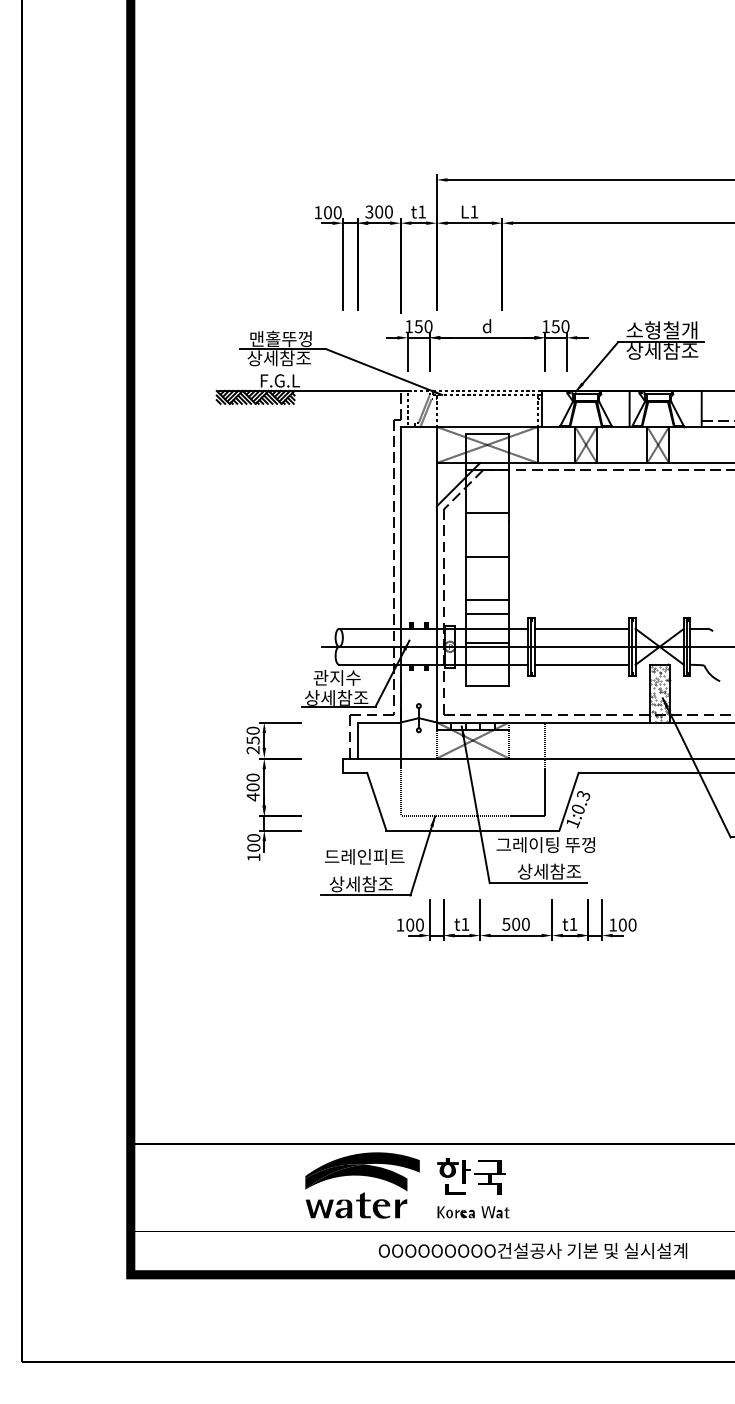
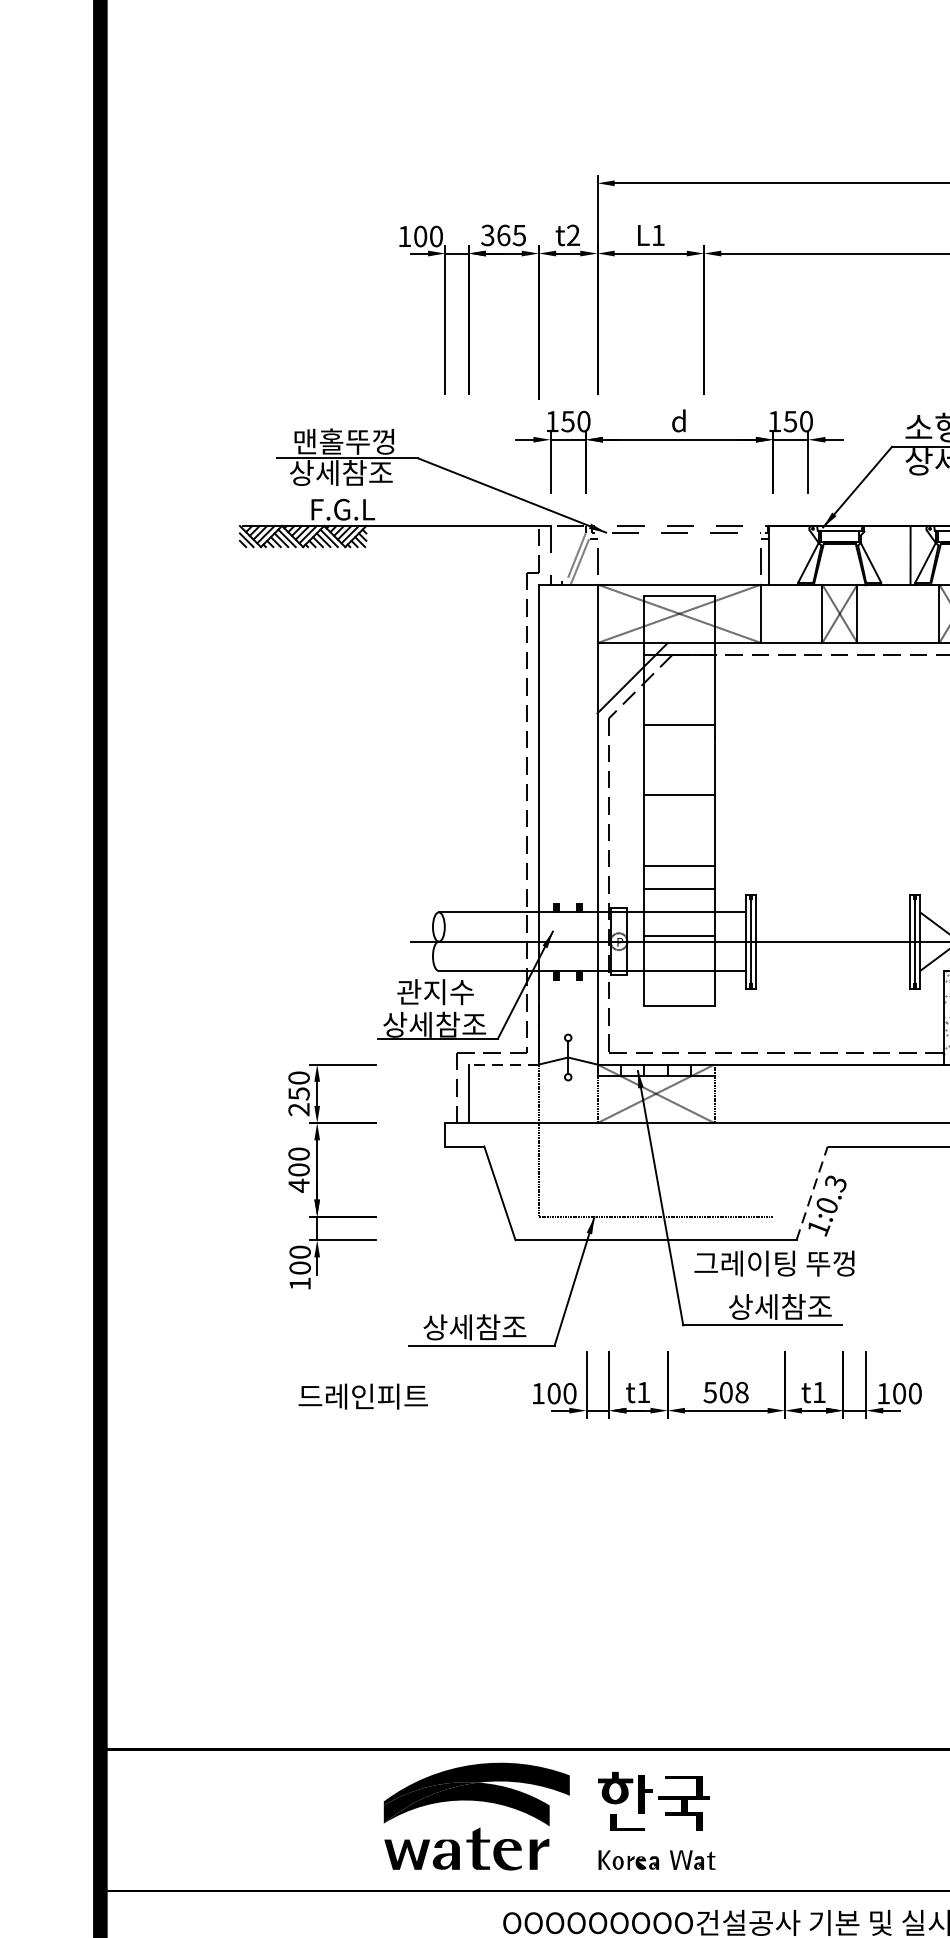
text: (383, 211) -> (510, 234), 300 -> 365
text: (422, 211) -> (574, 234), t1 -> t2
line: (581, 628) -> (832, 911), removed
line: (581, 664) -> (832, 970), removed
line: (379, 722) -> (504, 1064), solid -> dashed
line: (545, 769) -> (773, 1140), removed
line: (569, 801) -> (812, 1192), solid -> dashed
text: (364, 856) -> (362, 1395), moved
text: (525, 924) -> (741, 1392), 500 -> 508

